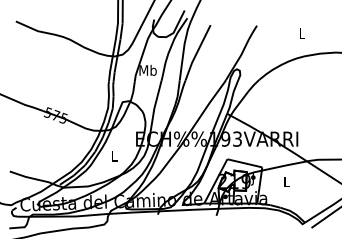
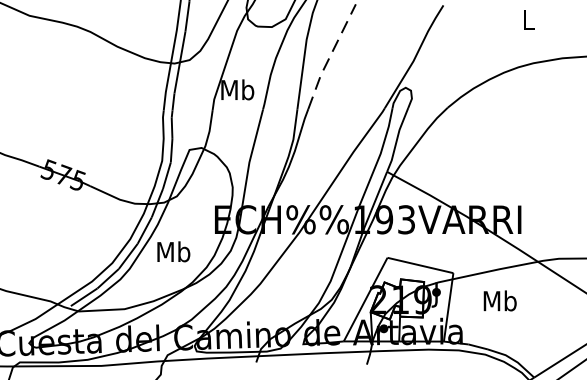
line: (196, 52) -> (329, 56), solid -> dashed
text: (113, 155) -> (172, 250), L -> Mb
text: (286, 181) -> (499, 299), L -> Mb

